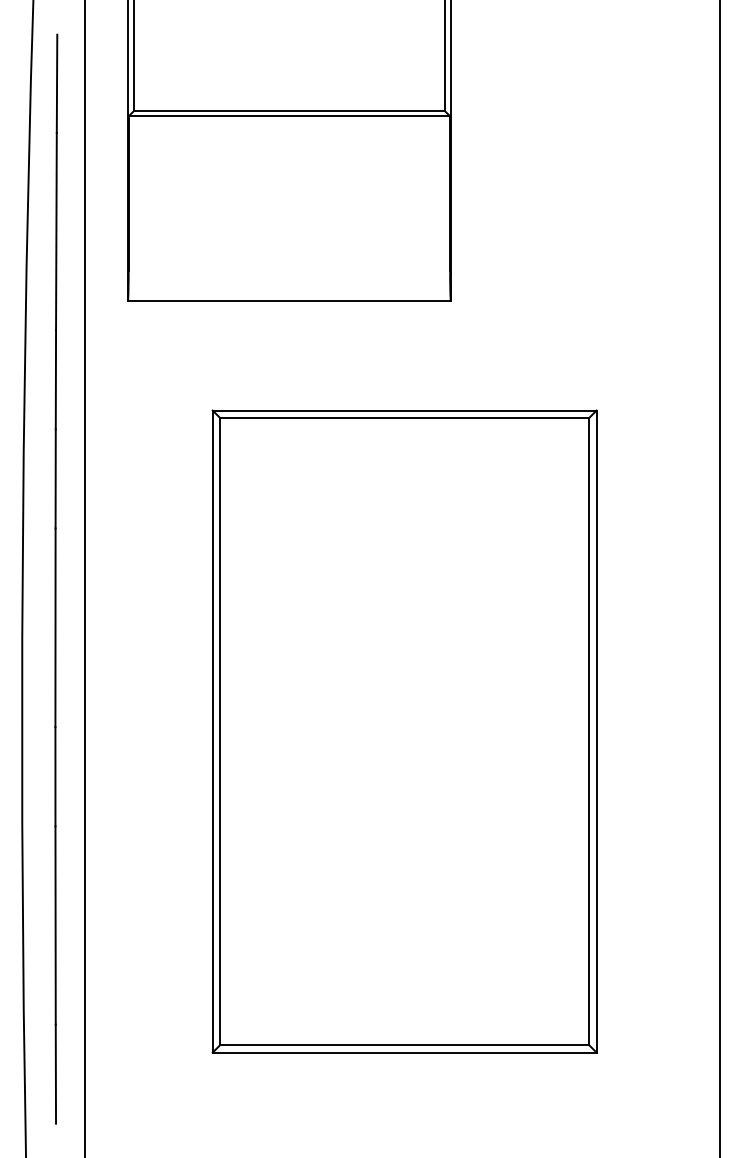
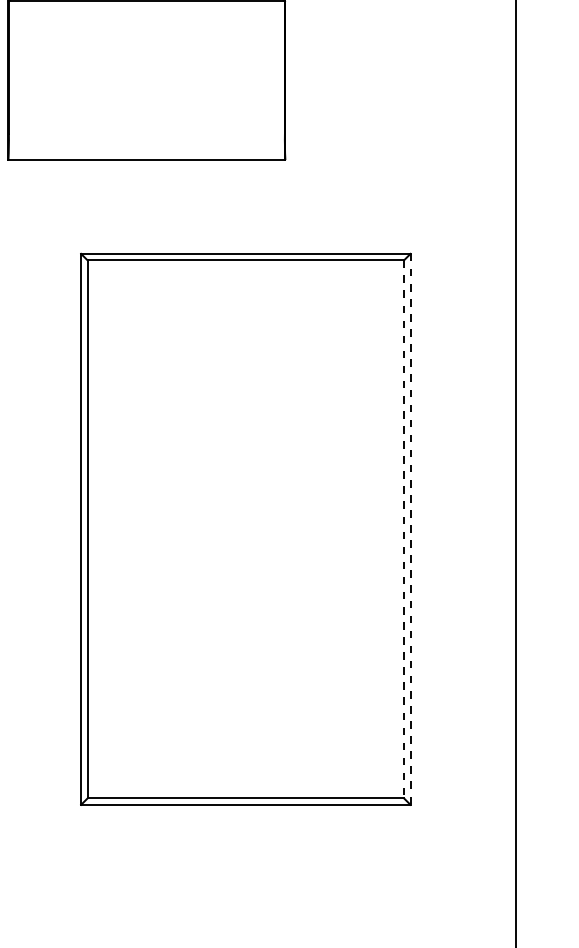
line: (596, 731) -> (410, 529), solid -> dashed
line: (589, 732) -> (404, 530), solid -> dashed

